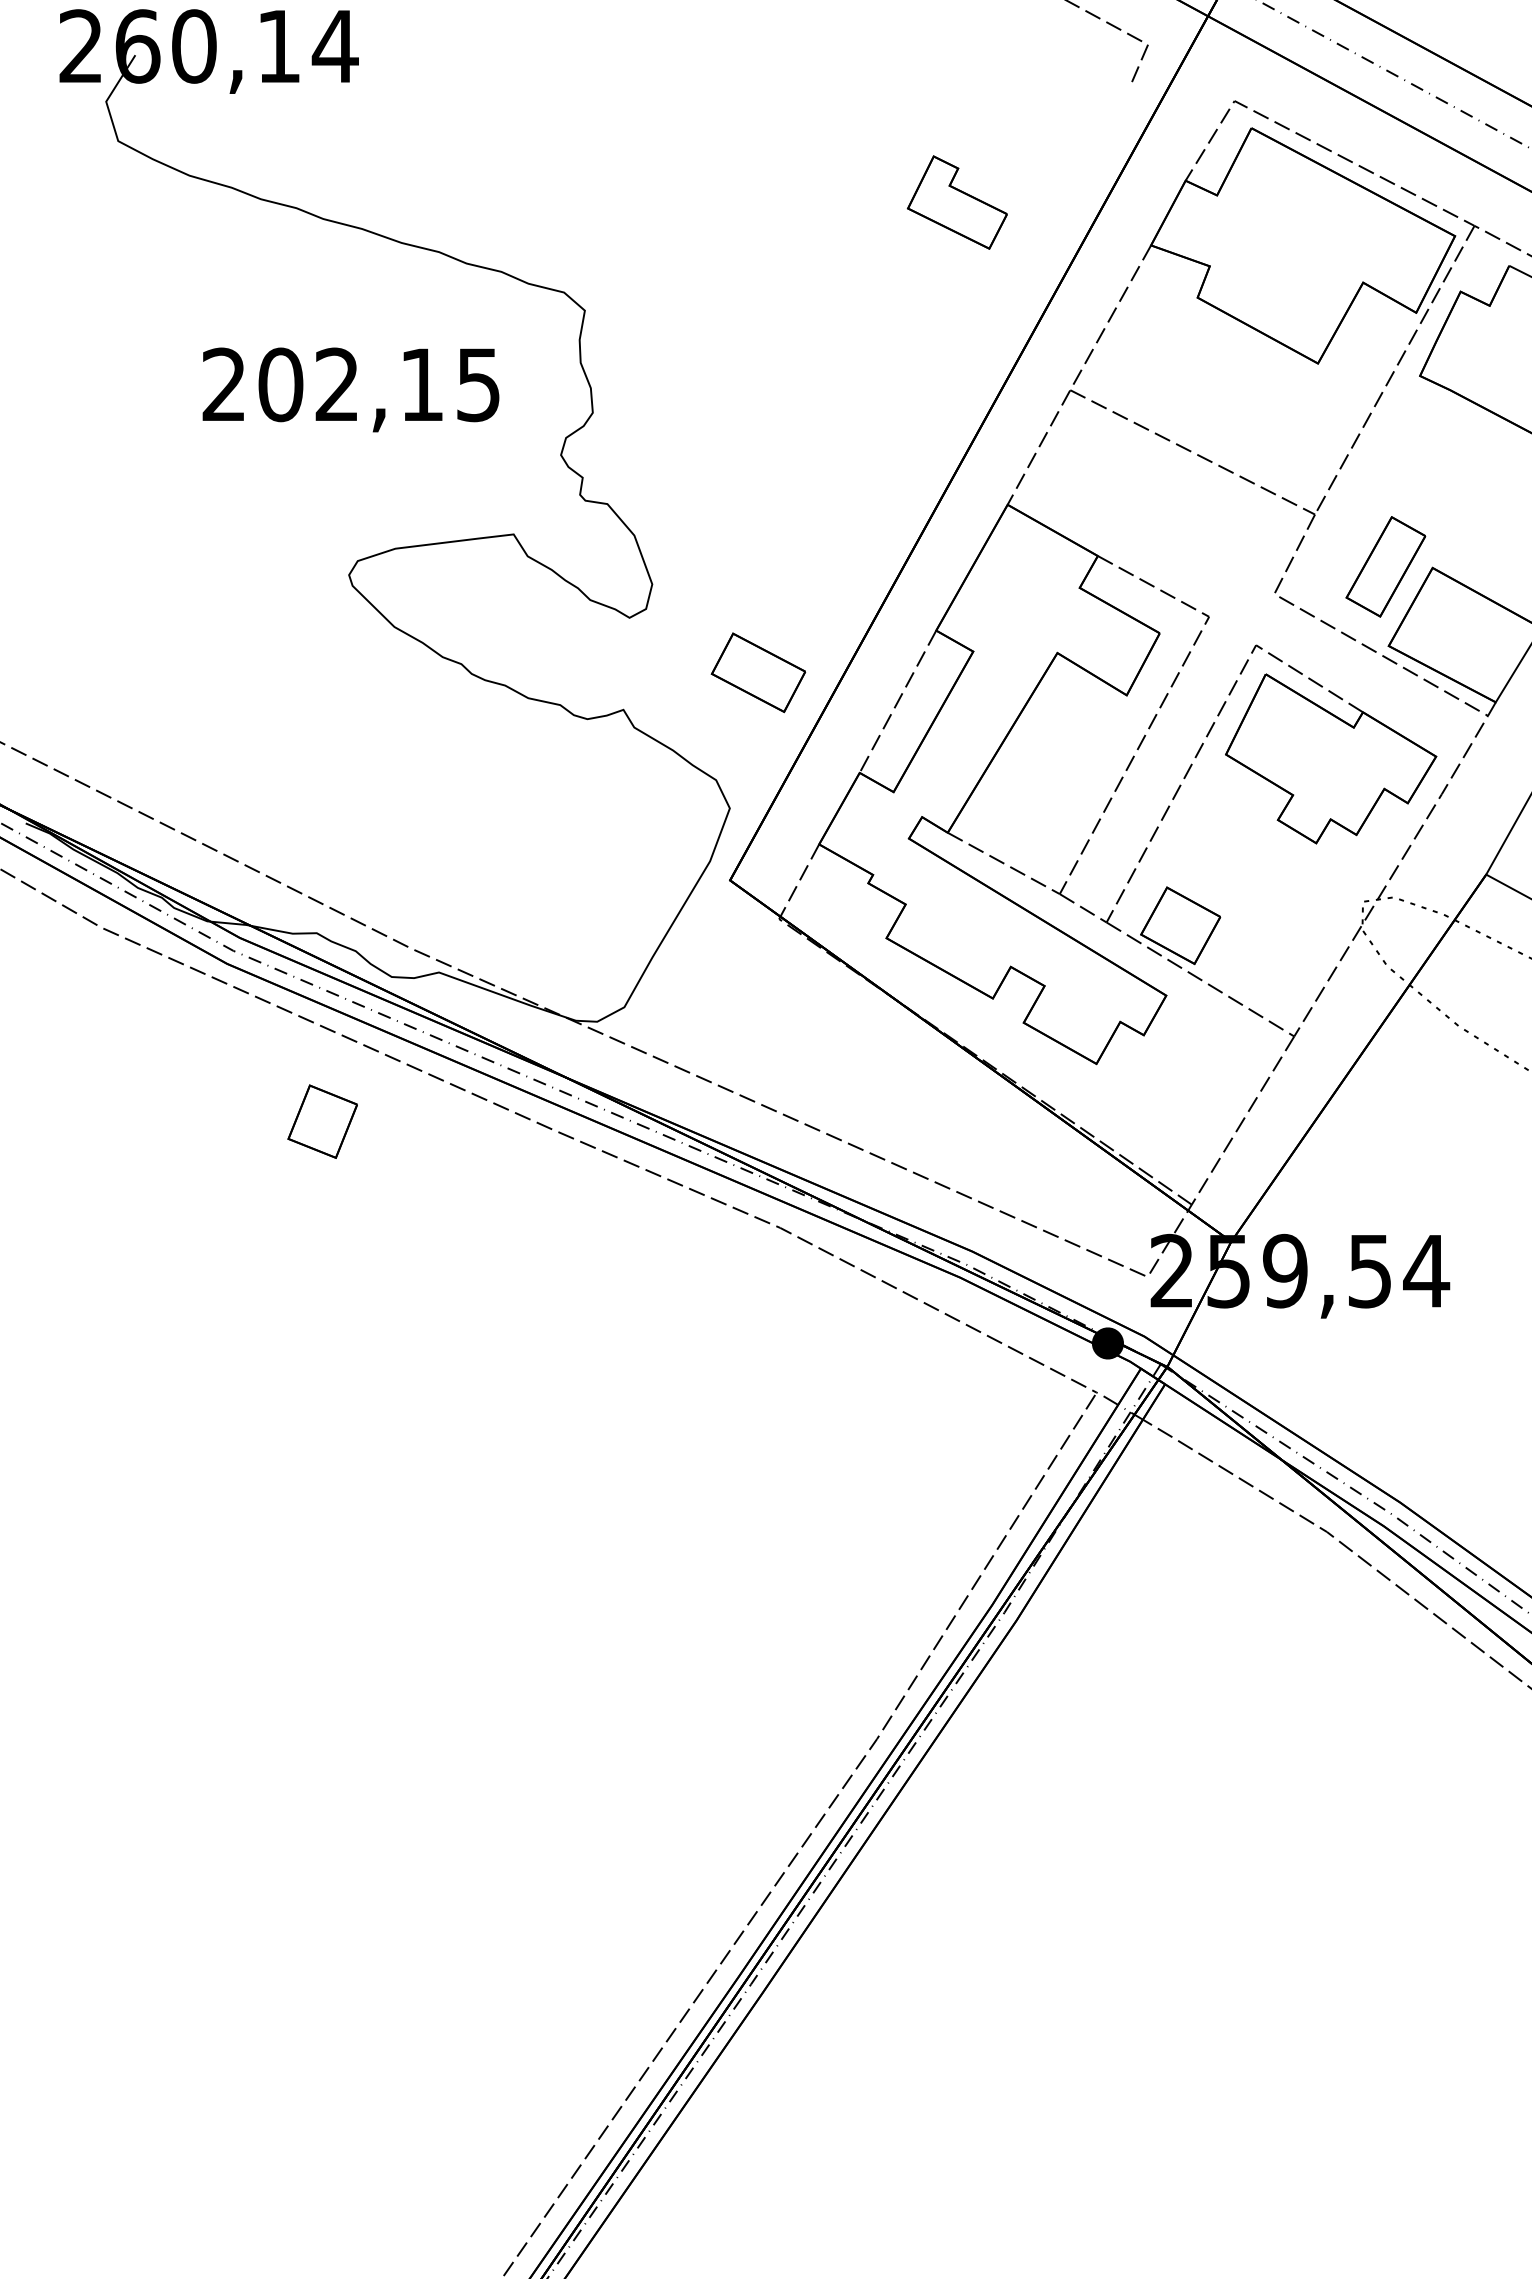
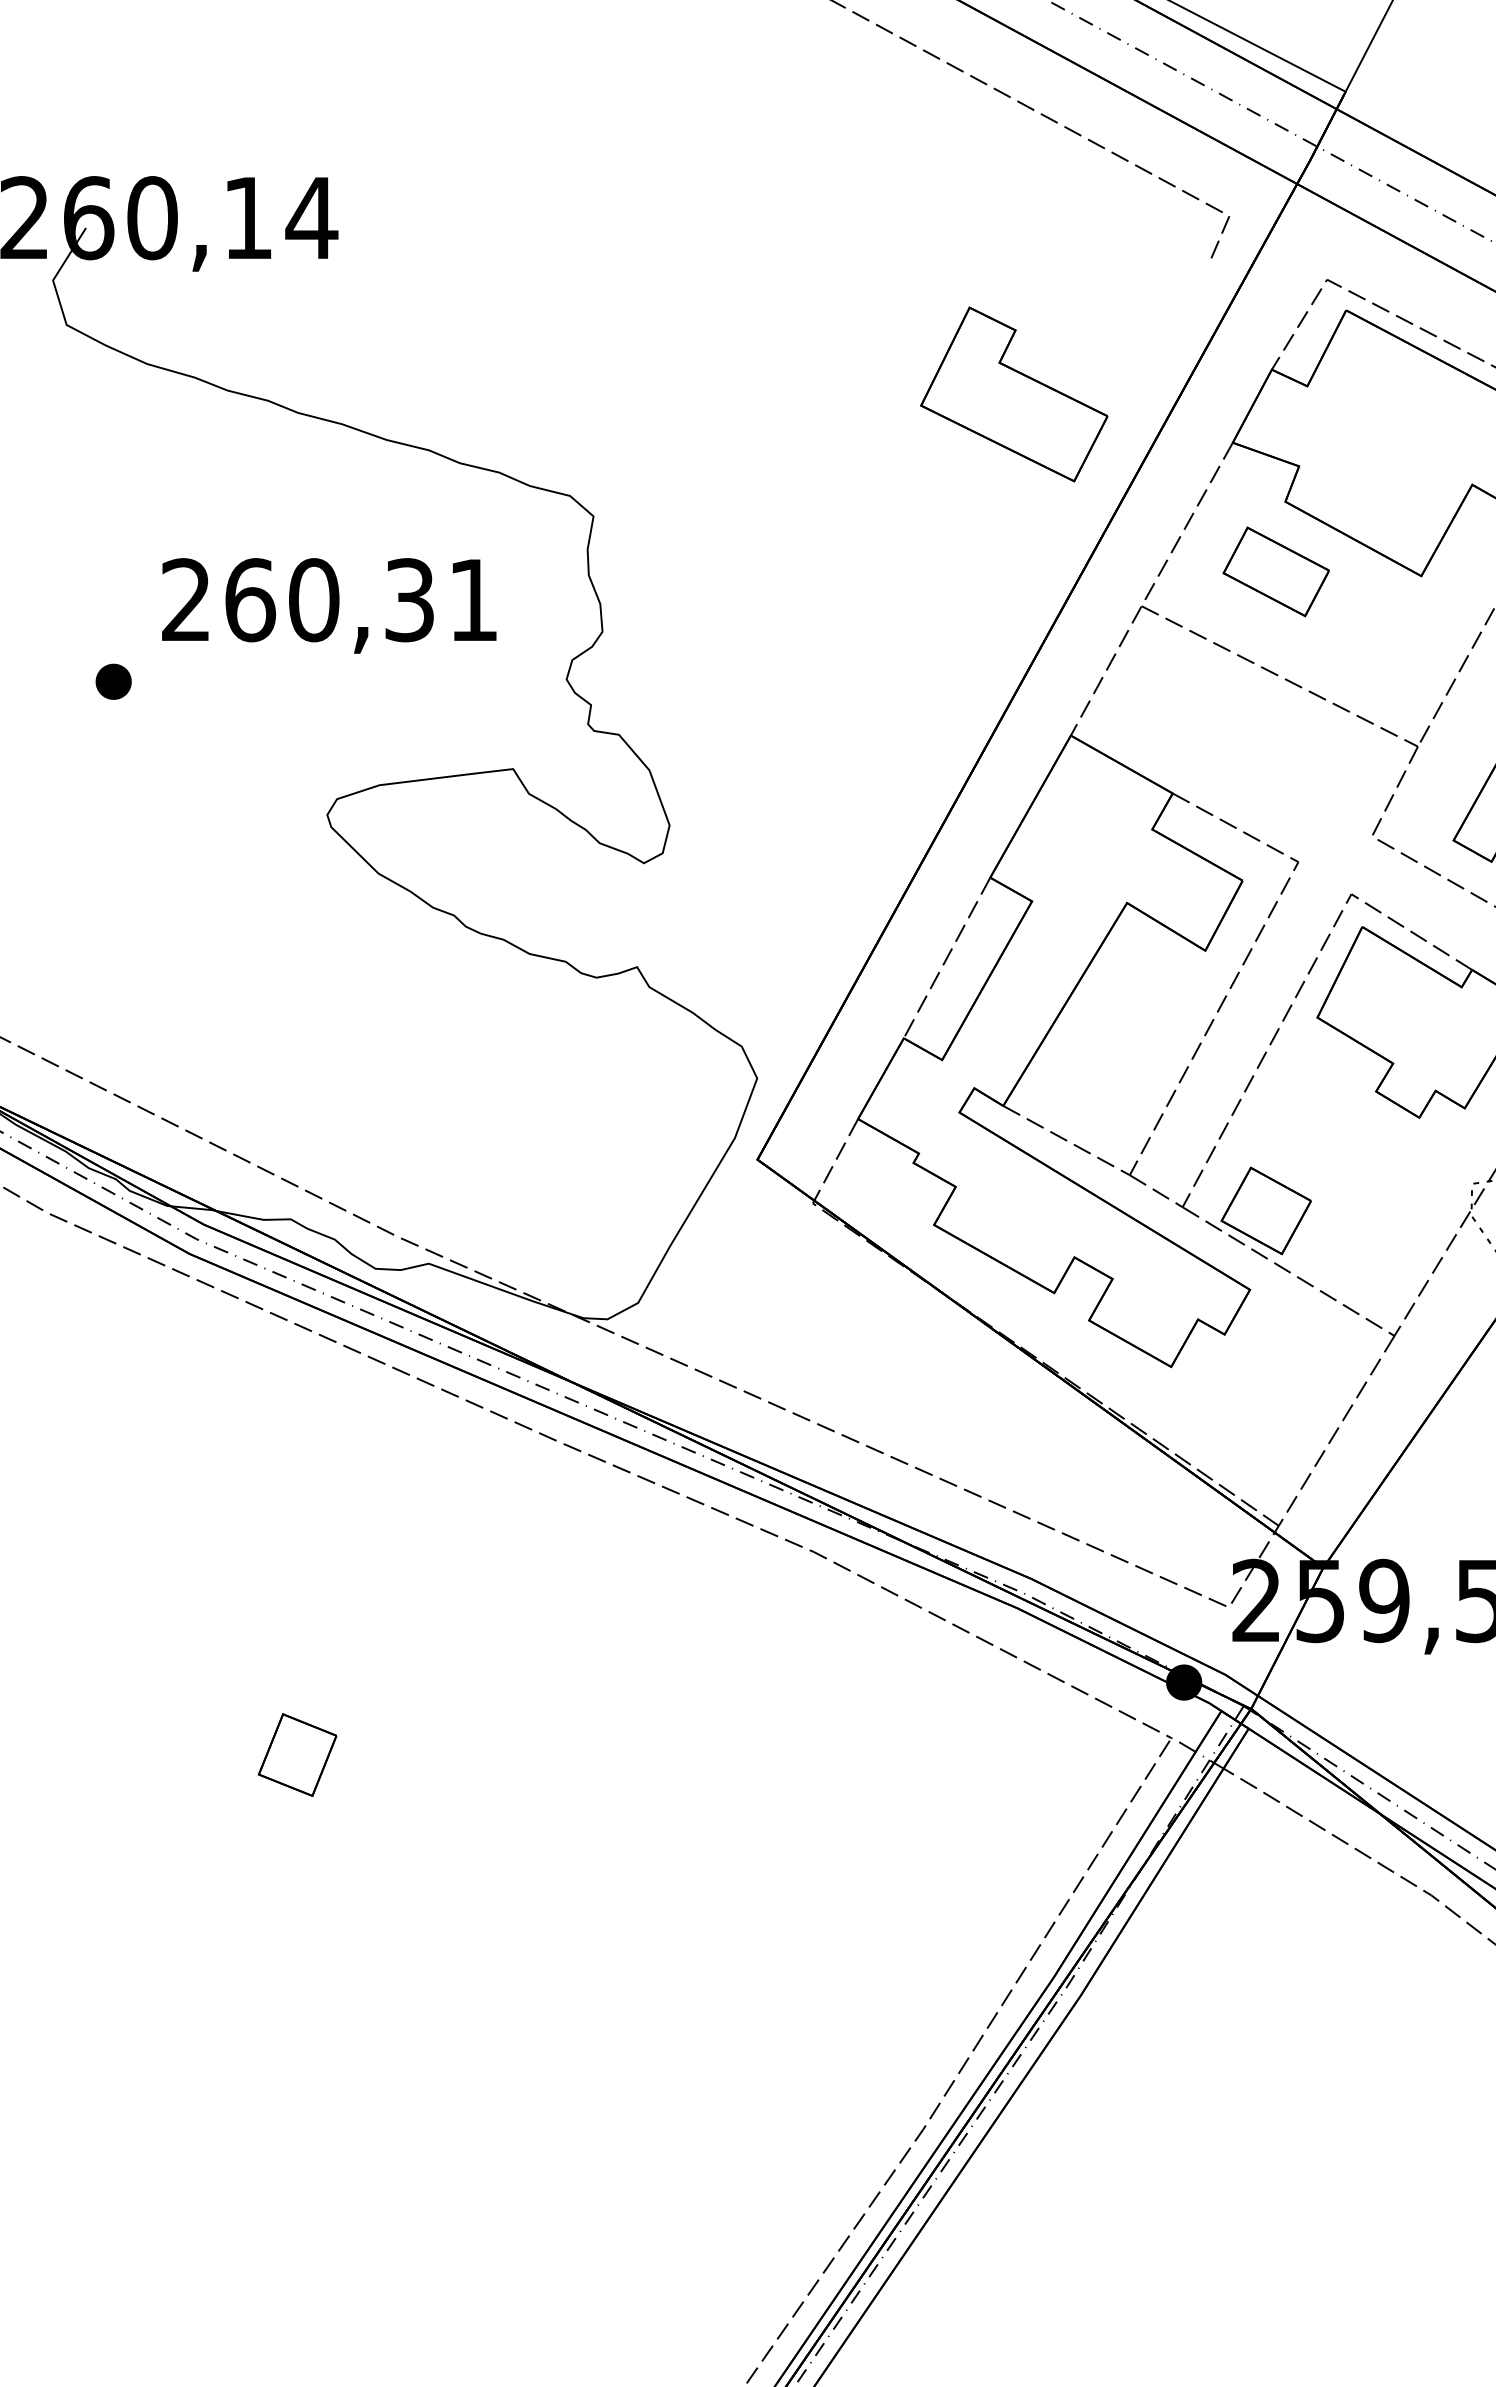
part: (957, 202) -> (1014, 394), size x1.67
text: (378, 384) -> (360, 599), 202,15 -> 260,31
part: (159, 457) -> (113, 682), added
part: (758, 672) -> (1276, 571), moved
part: (322, 1121) -> (297, 1754), moved

